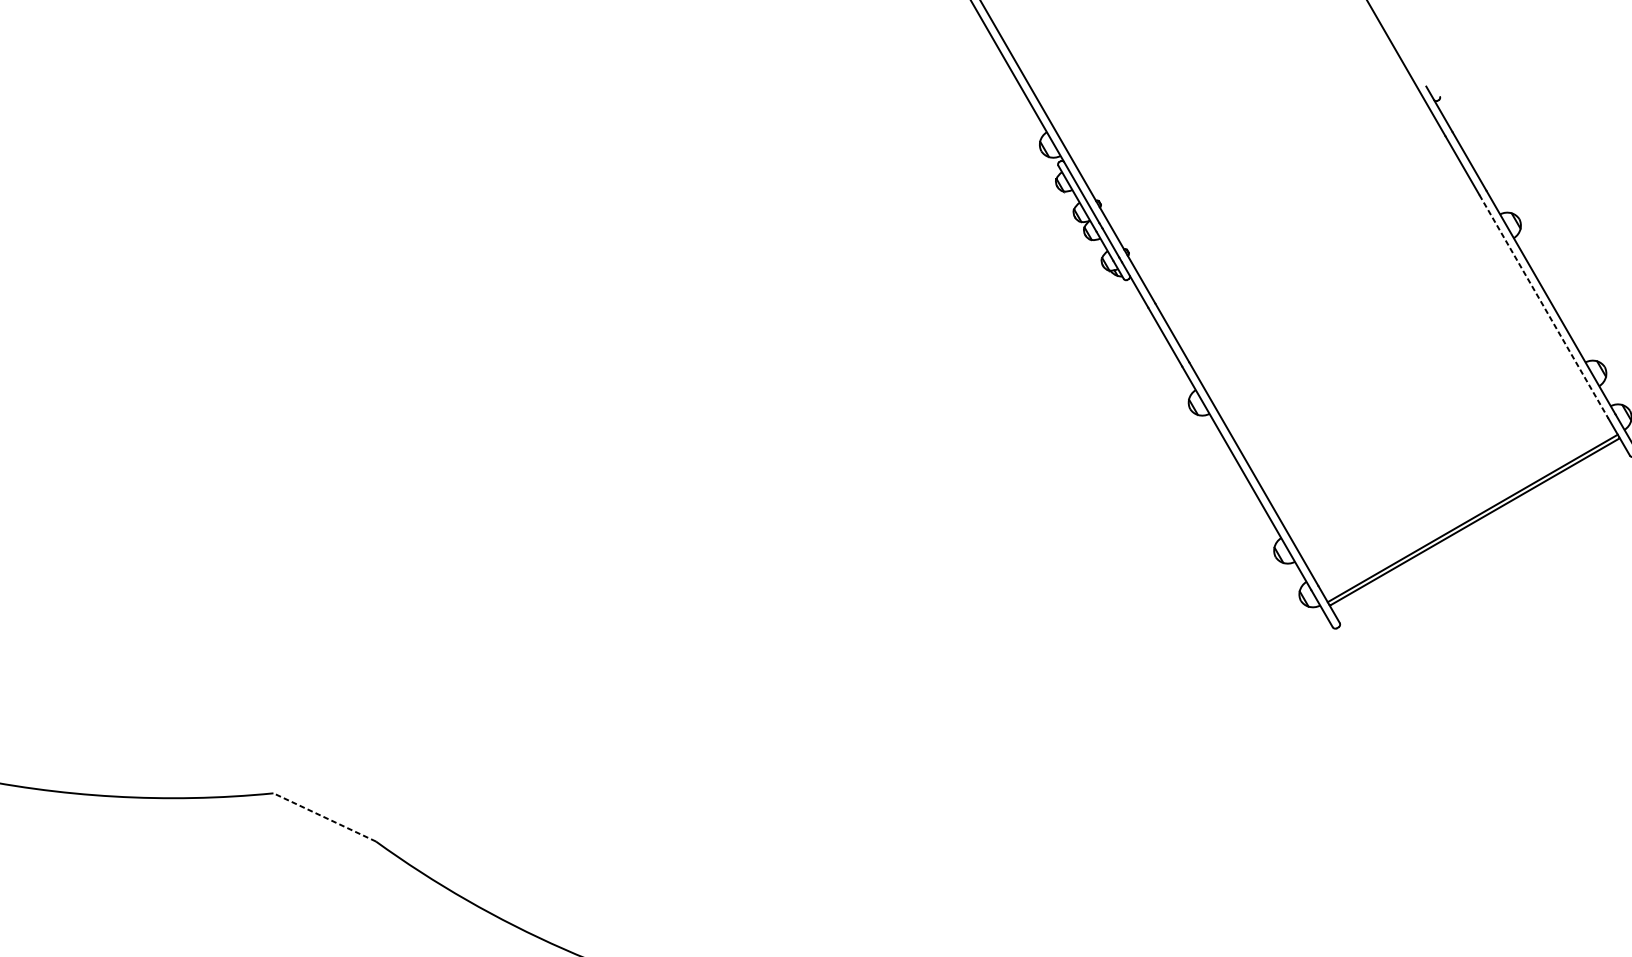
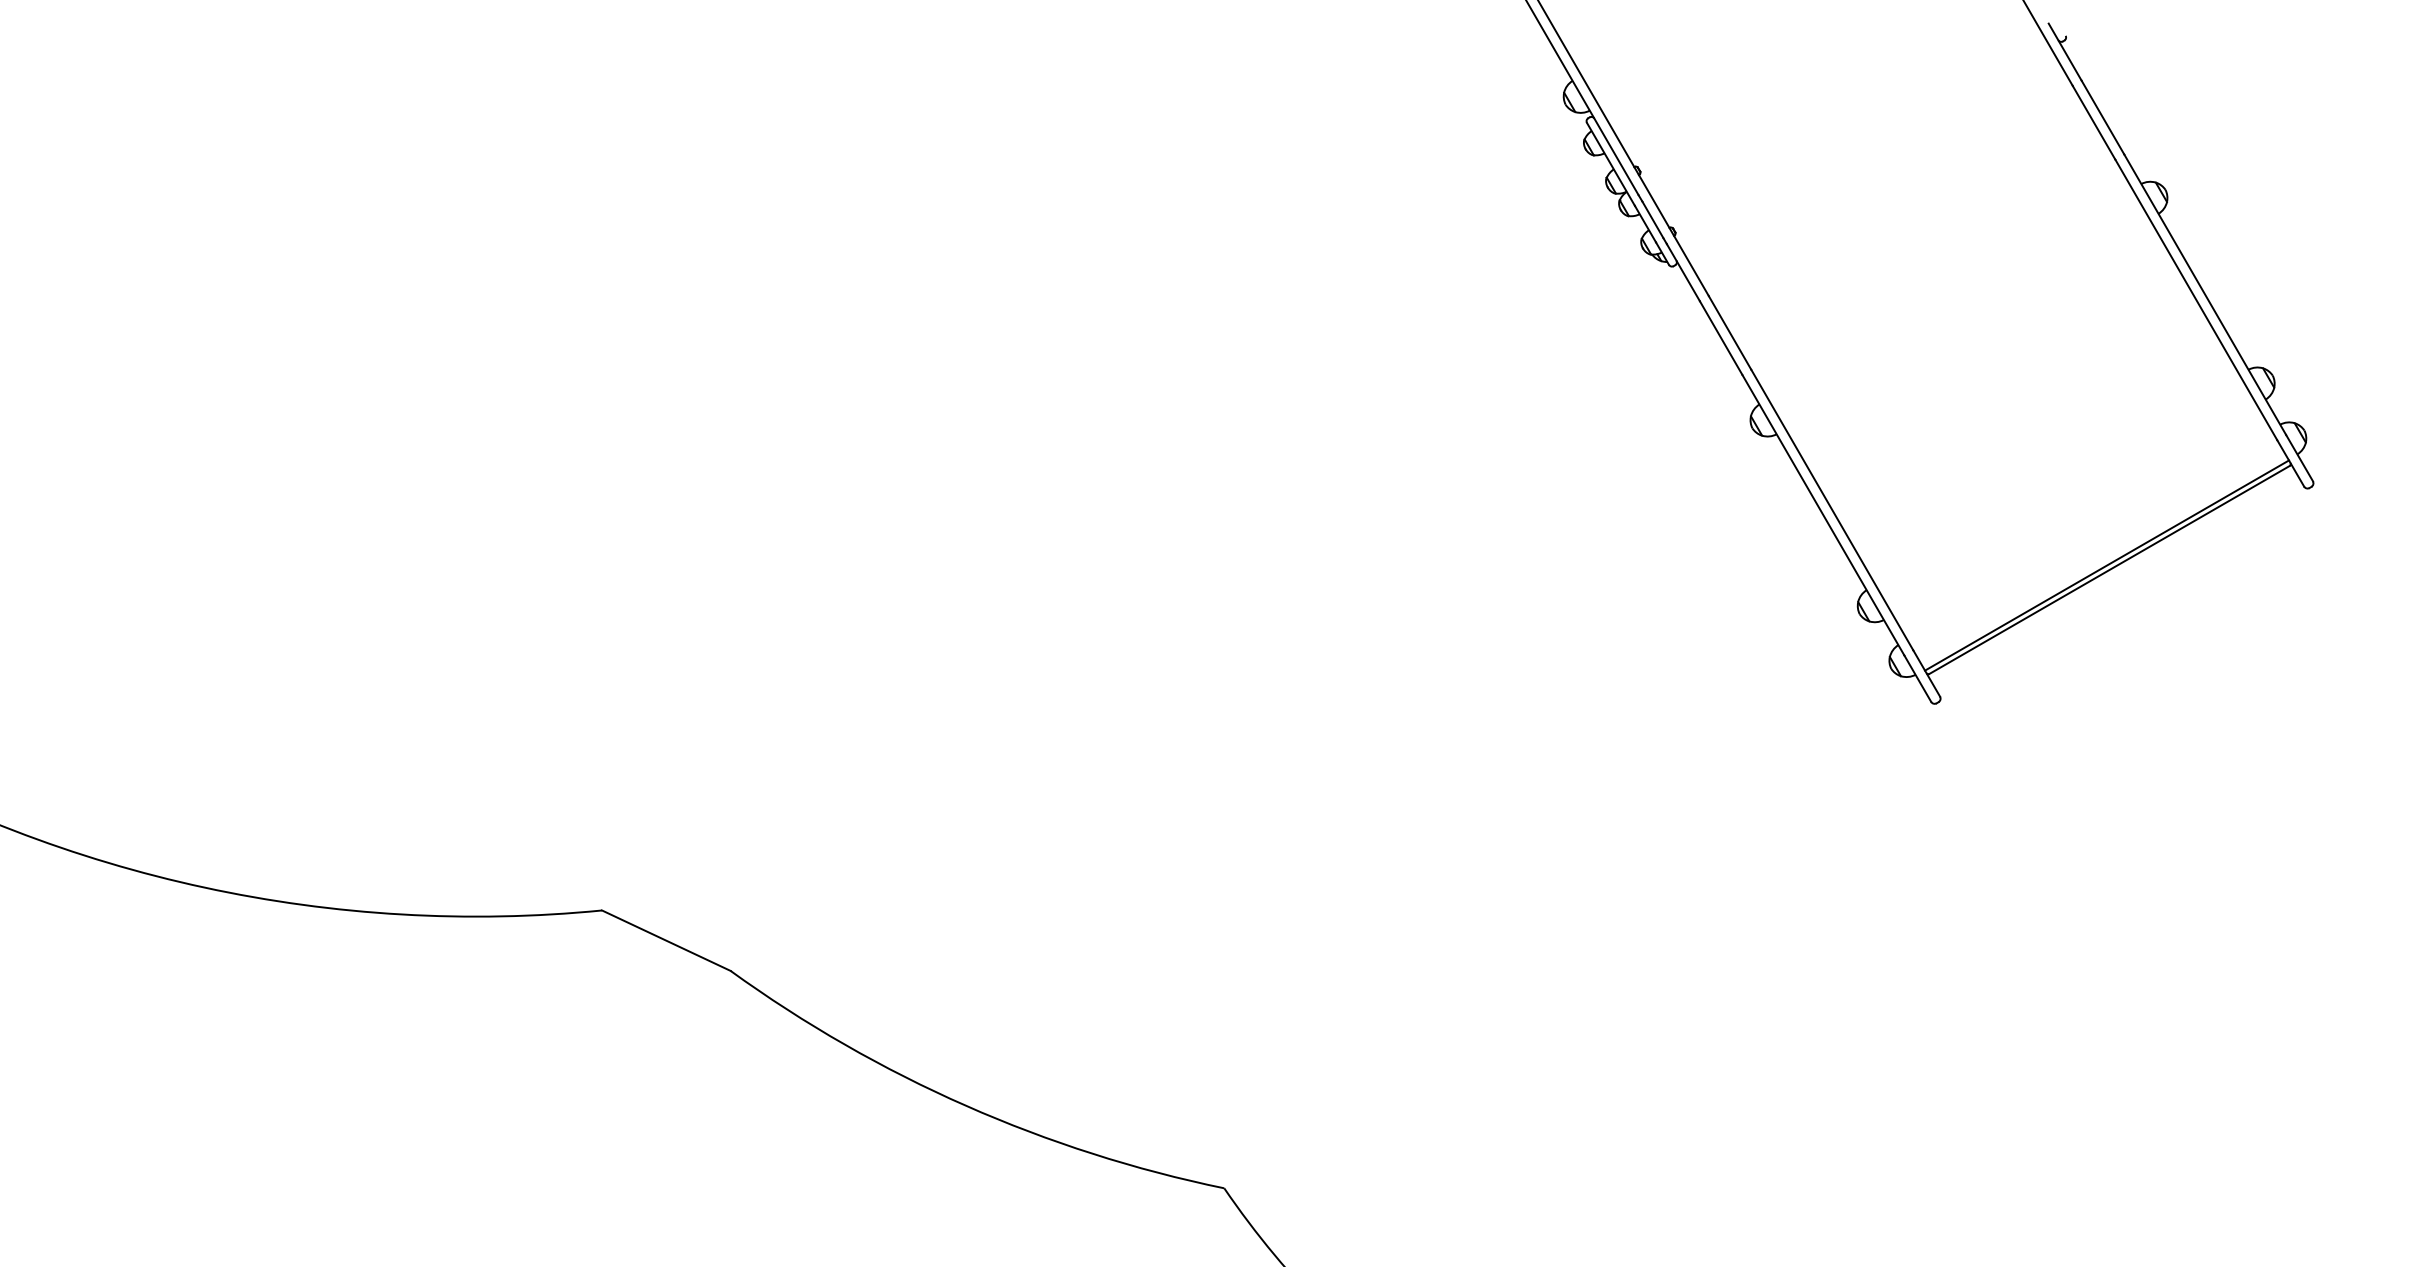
line: (1544, 306) -> (2196, 299), dashed -> solid
line: (324, 817) -> (665, 940), dashed -> solid

